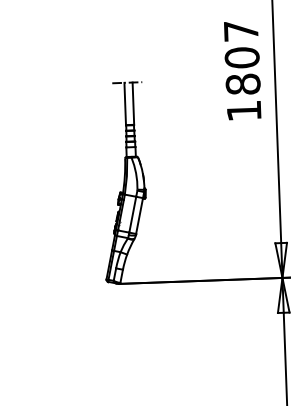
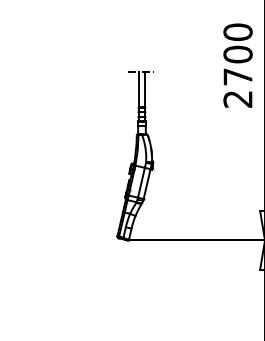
text: (242, 70) -> (237, 65), 1807 -> 2700

